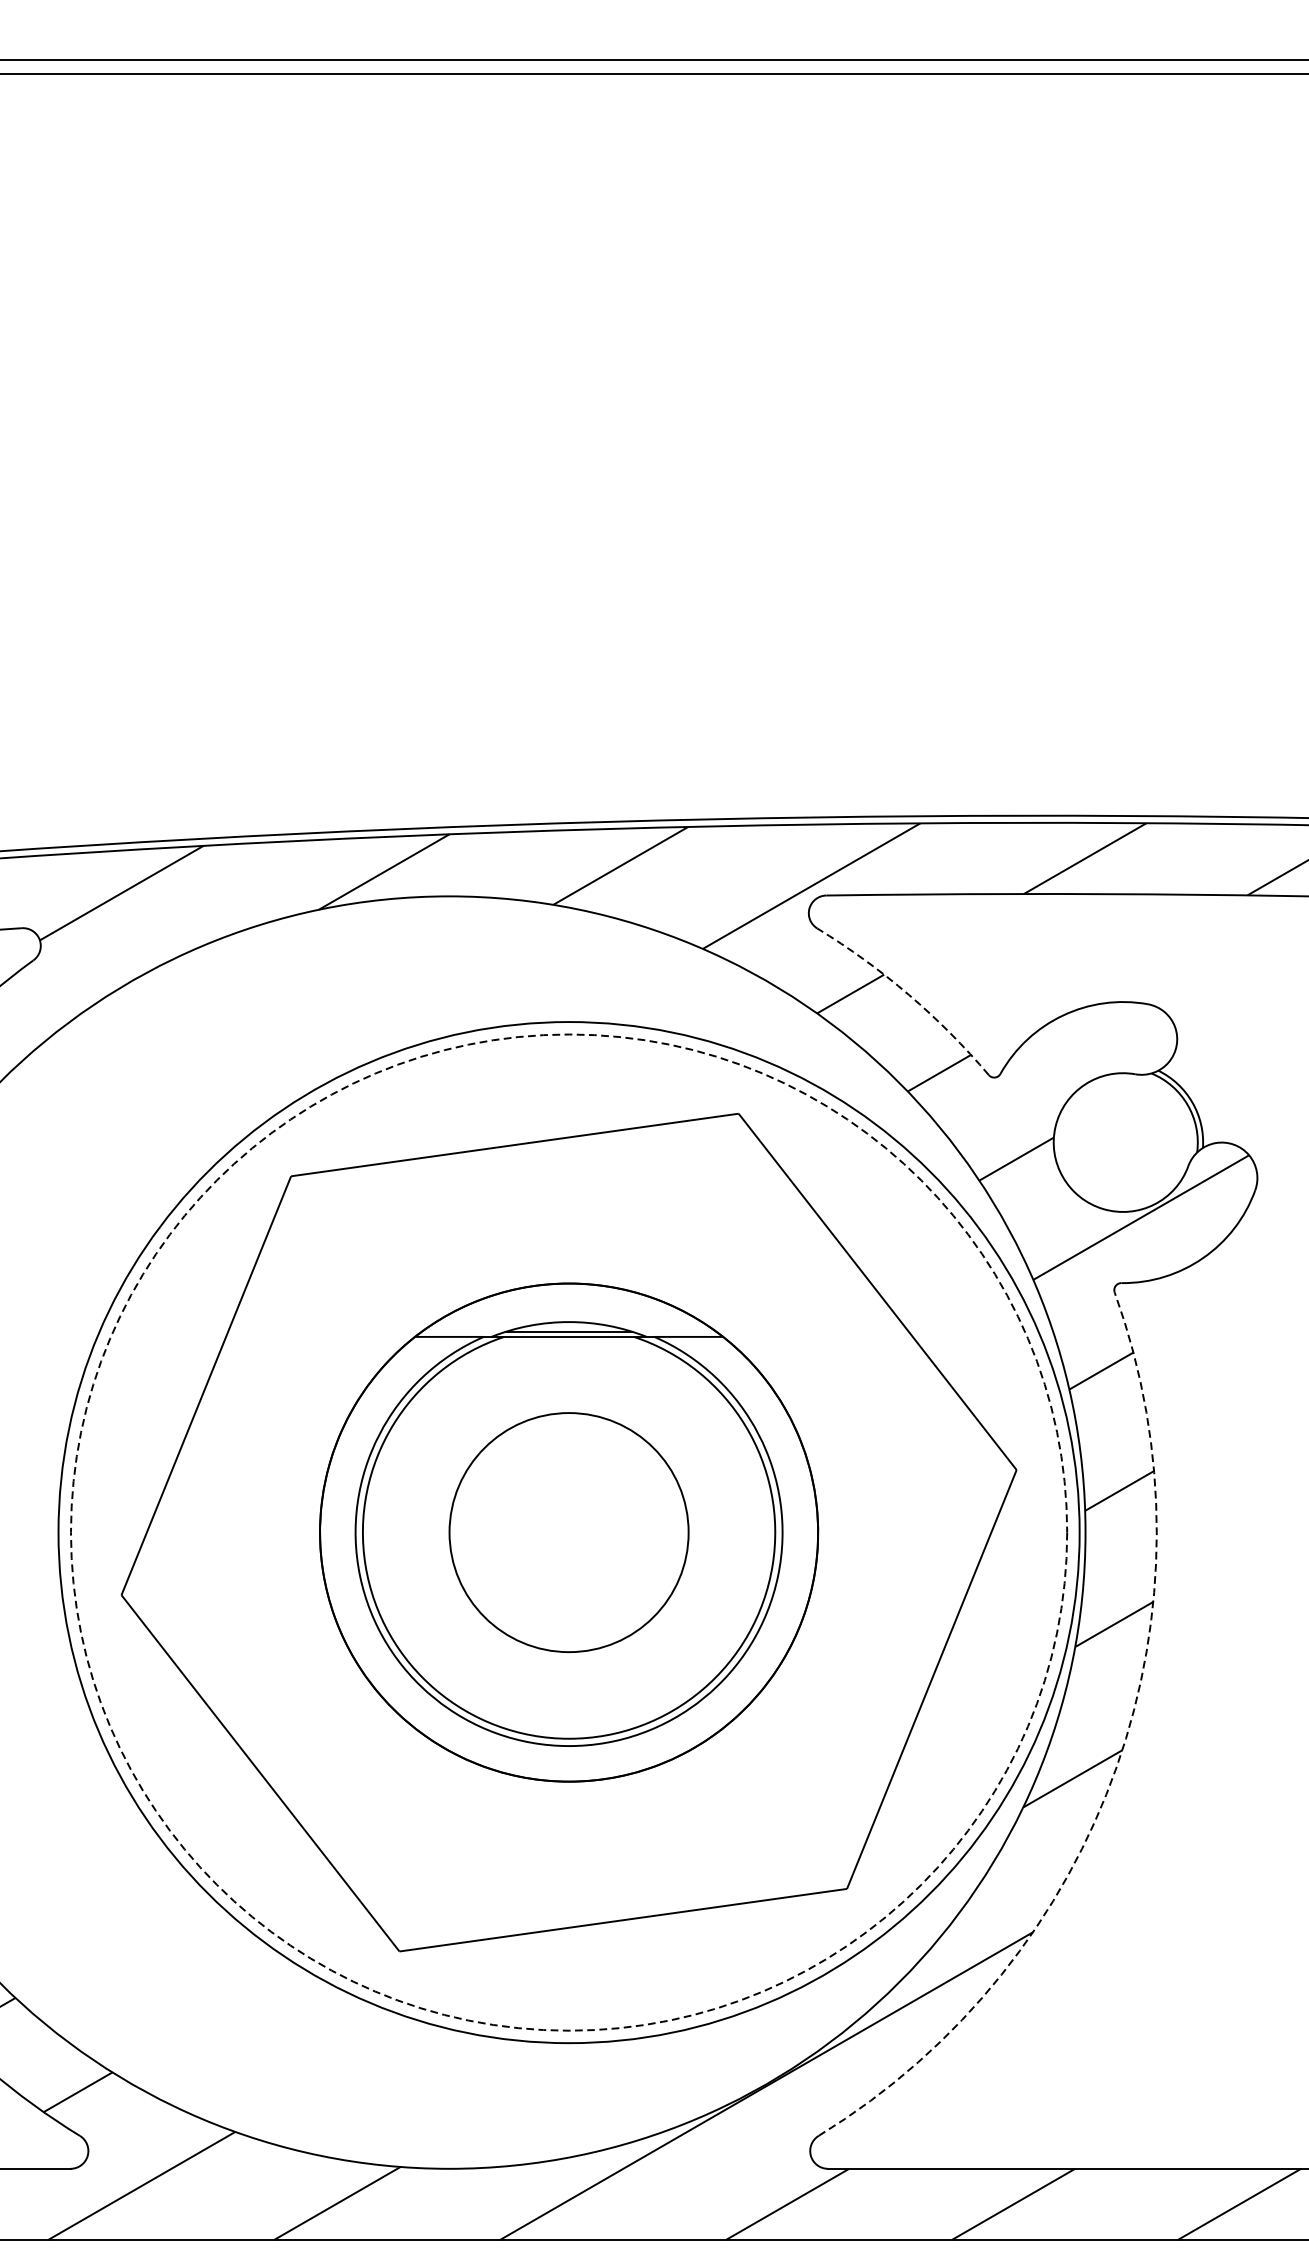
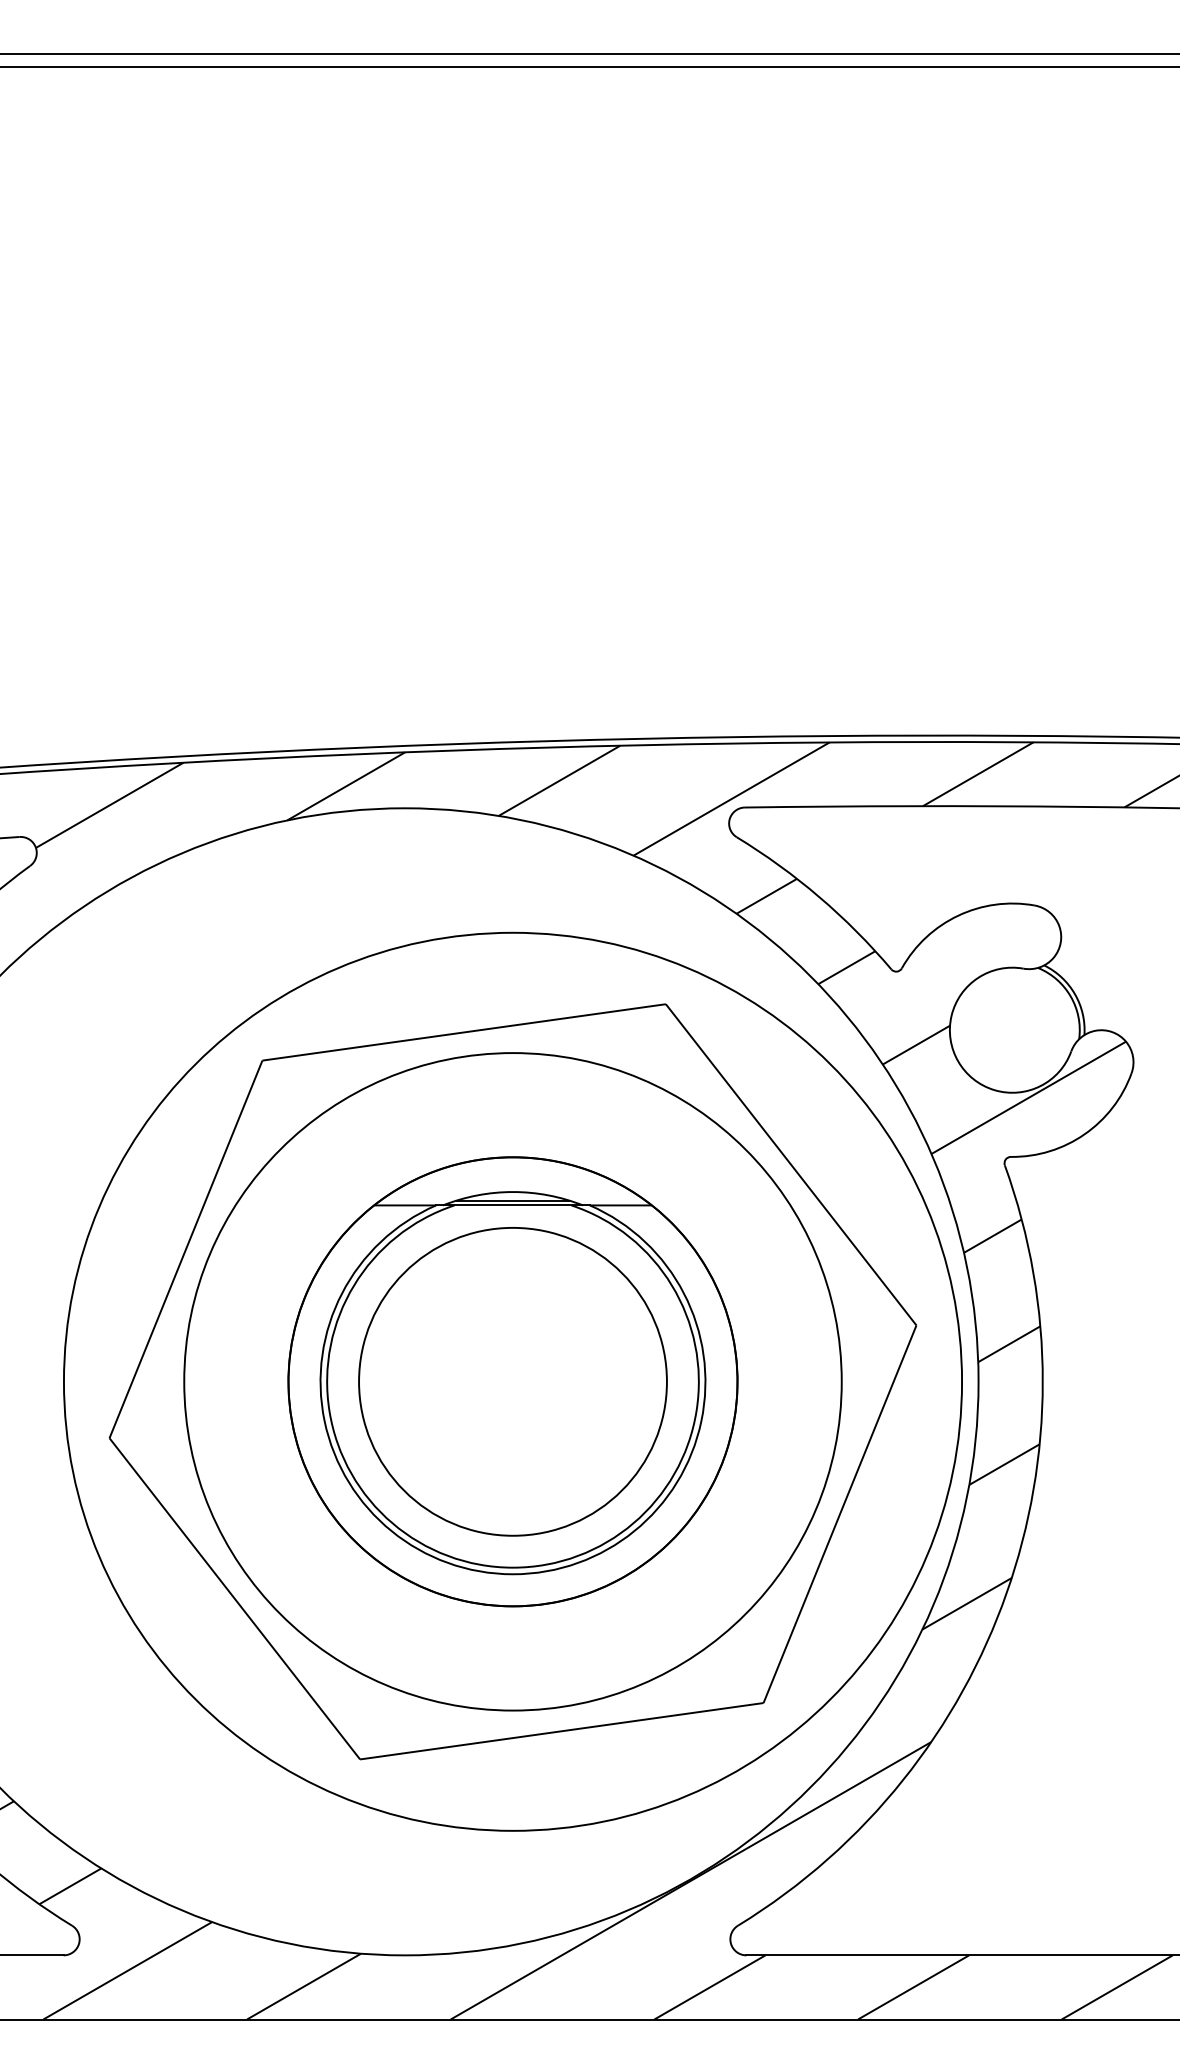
arc: (909, 995) -> (819, 897), dashed -> solid
circle: (568, 1532) -> (512, 1381), dashed -> solid
circle: (568, 1532) -> (512, 1381), size x0.71
circle: (568, 1532) -> (512, 1381), size x1.43
arc: (1116, 1767) -> (1006, 1593), dashed -> solid

